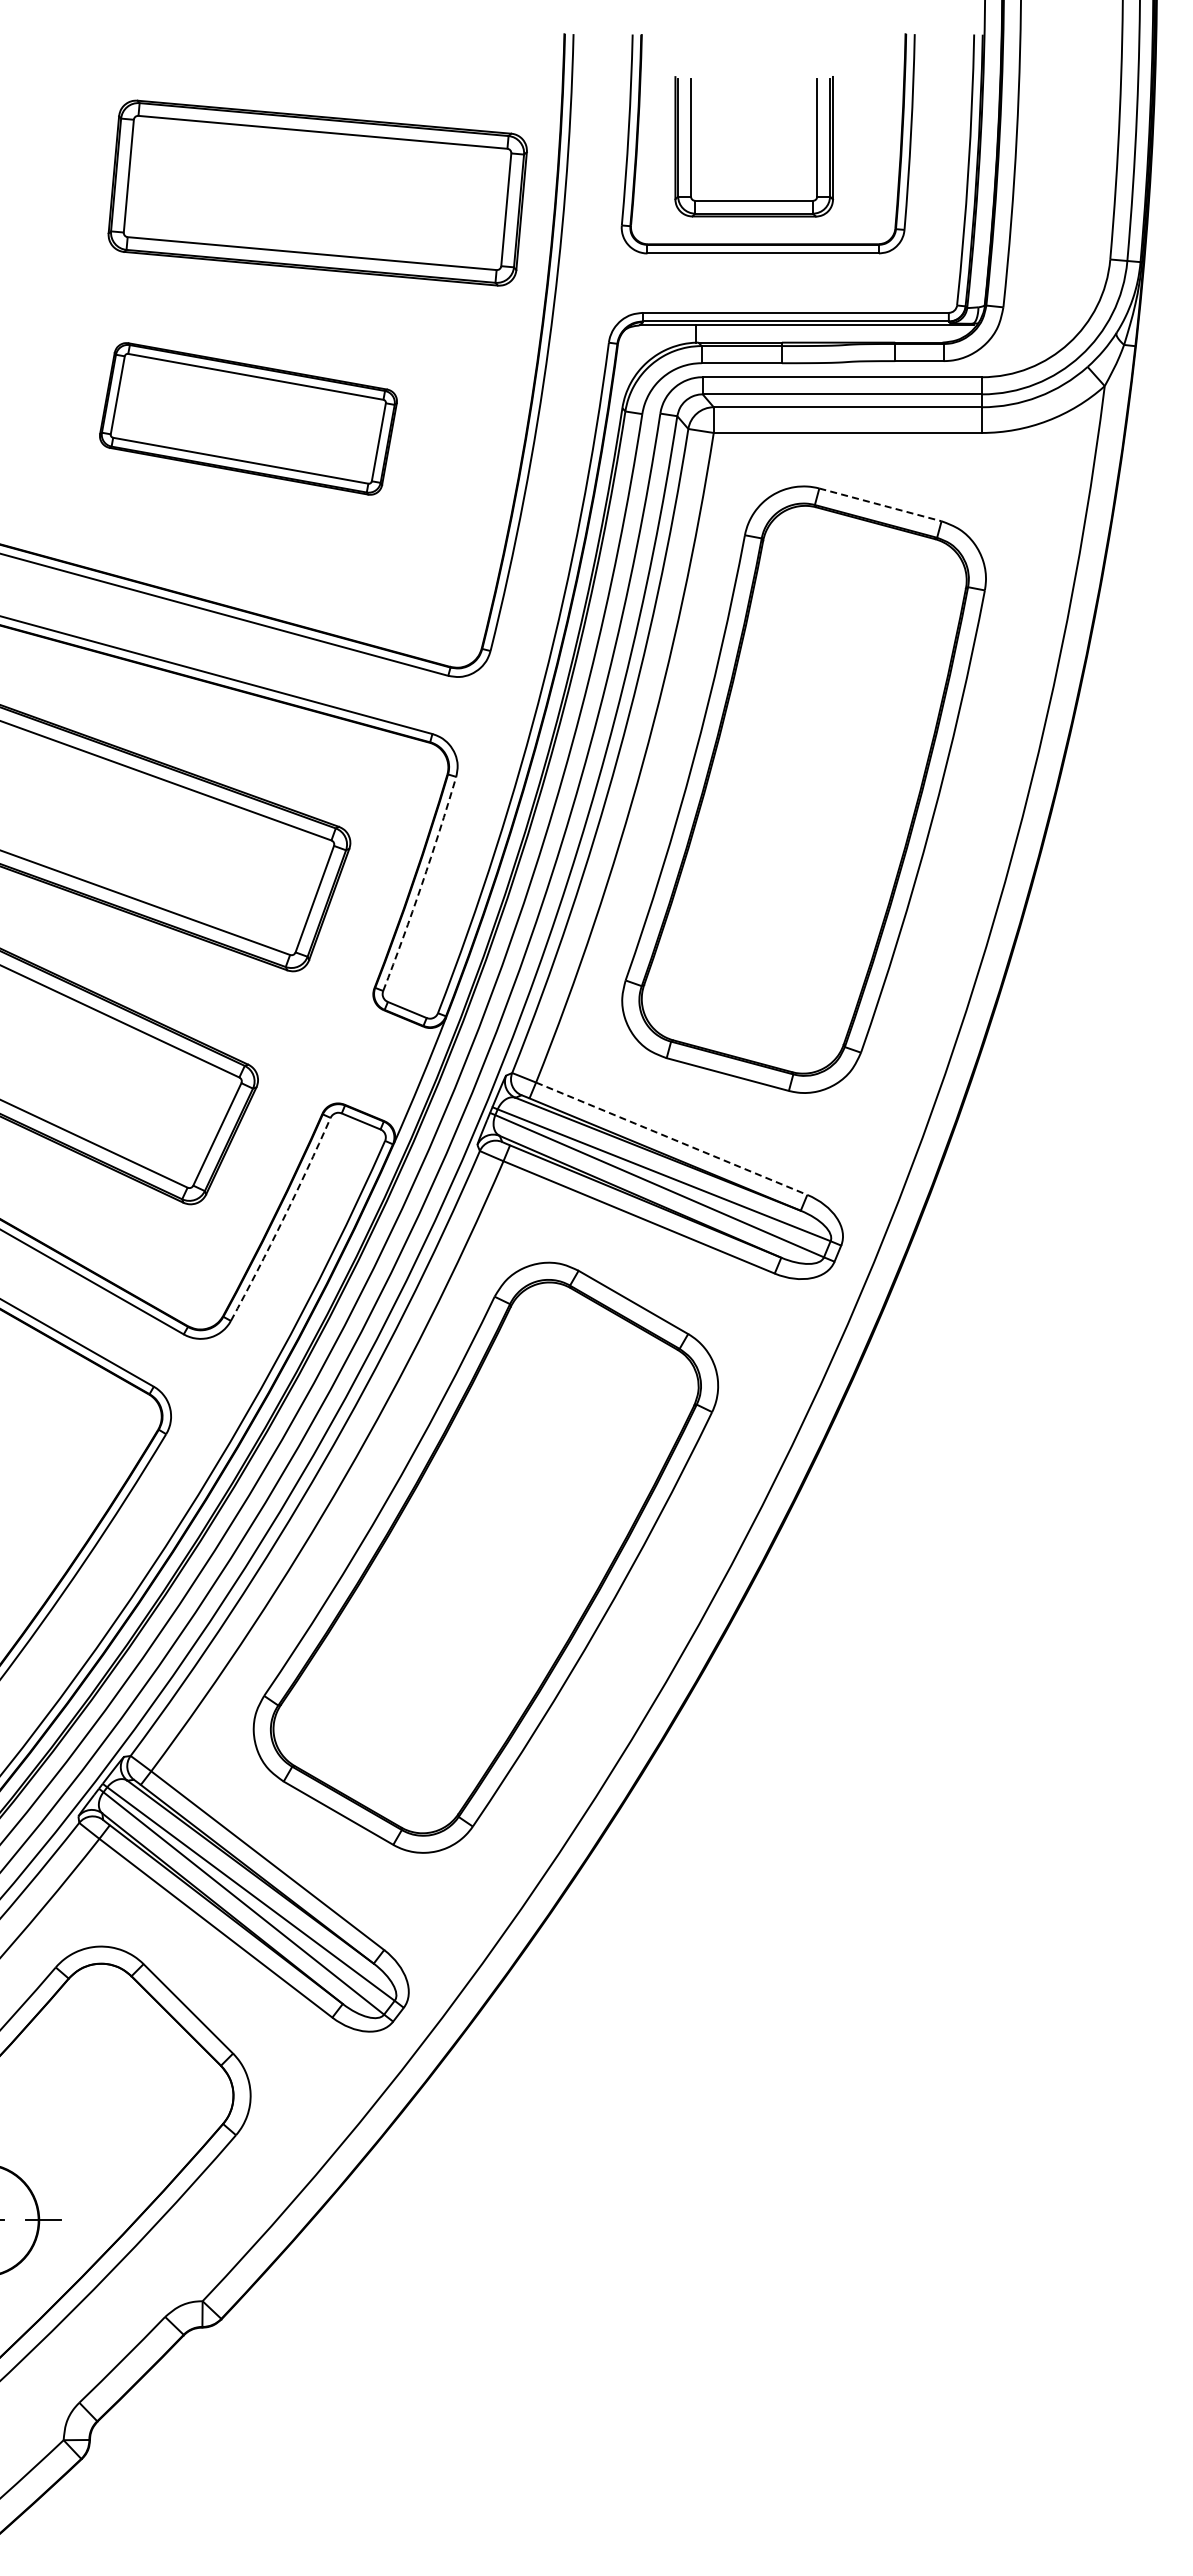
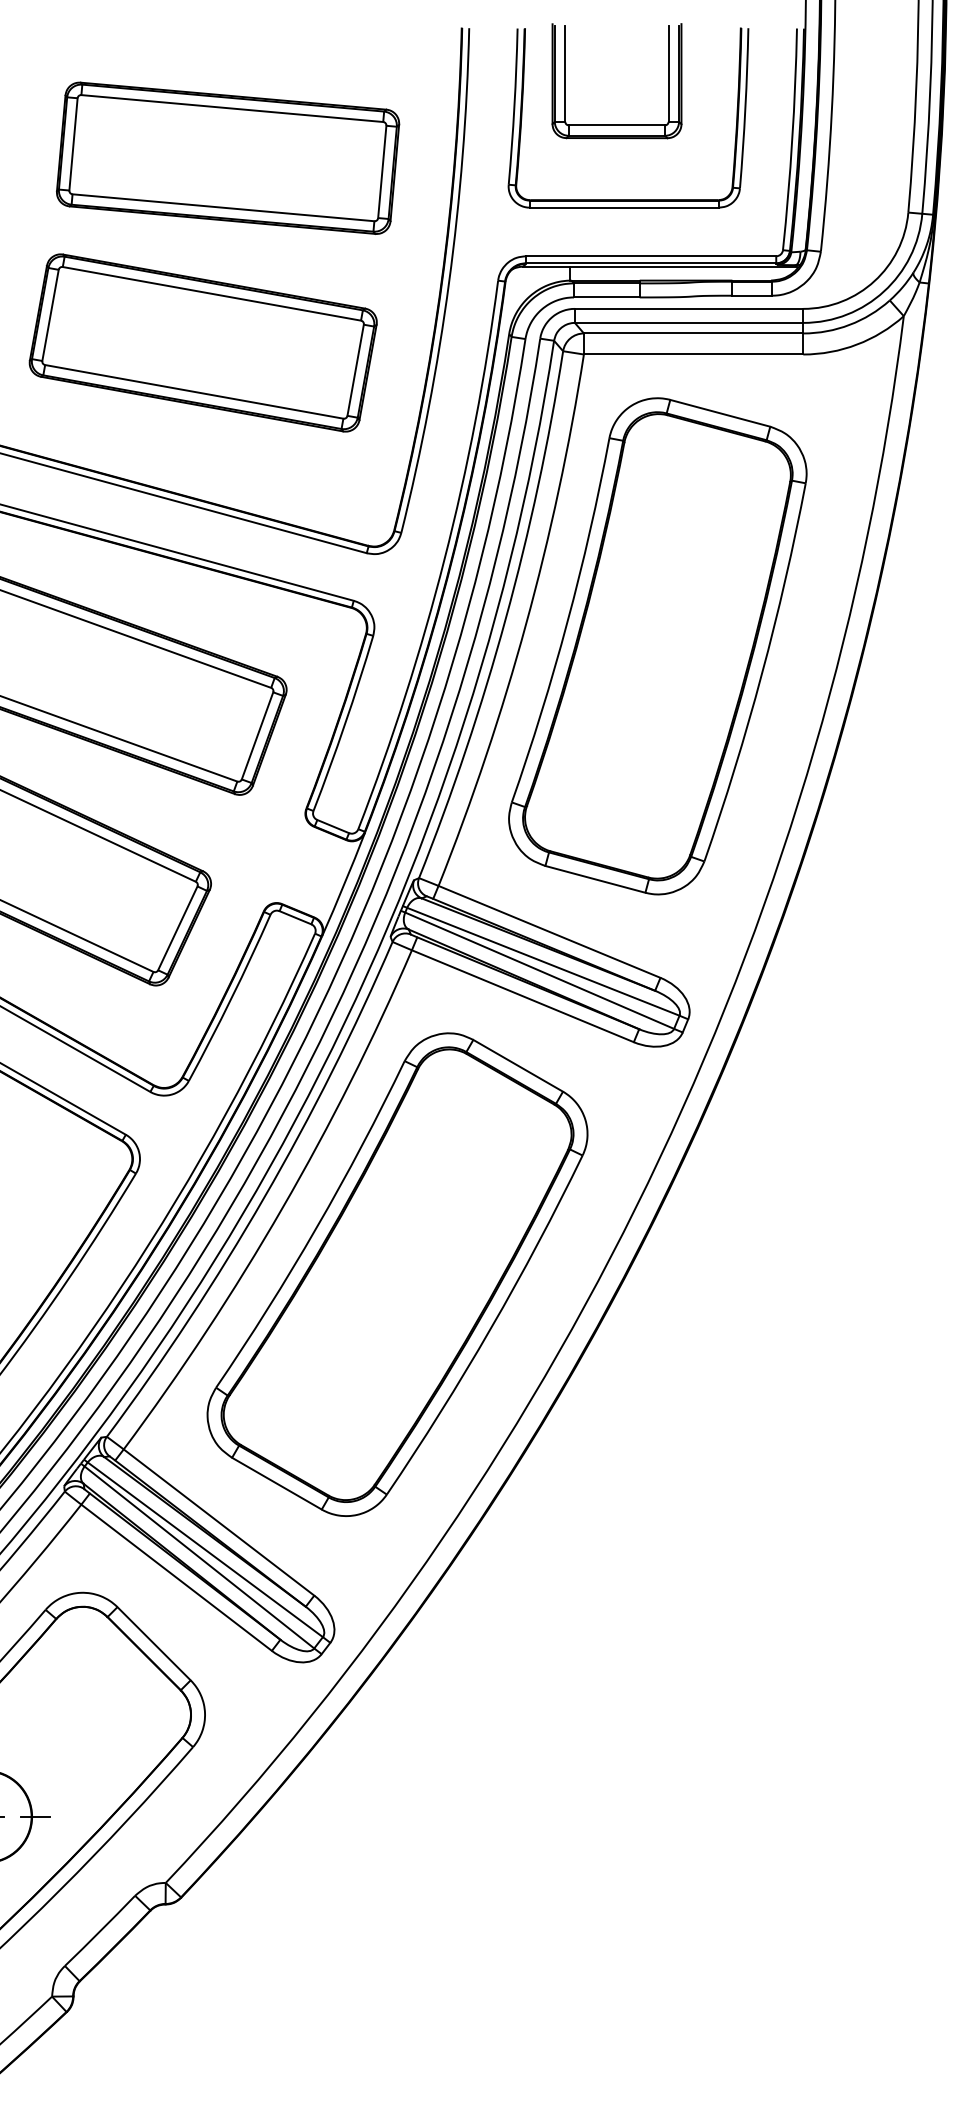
part: (317, 192) -> (227, 157), moved
part: (754, 200) -> (617, 125), moved
part: (248, 418) -> (203, 342), size x1.43
line: (880, 505) -> (720, 413), dashed -> solid
arc: (421, 884) -> (344, 723), dashed -> solid
line: (671, 1138) -> (549, 931), dashed -> solid
arc: (282, 1220) -> (231, 998), dashed -> solid

